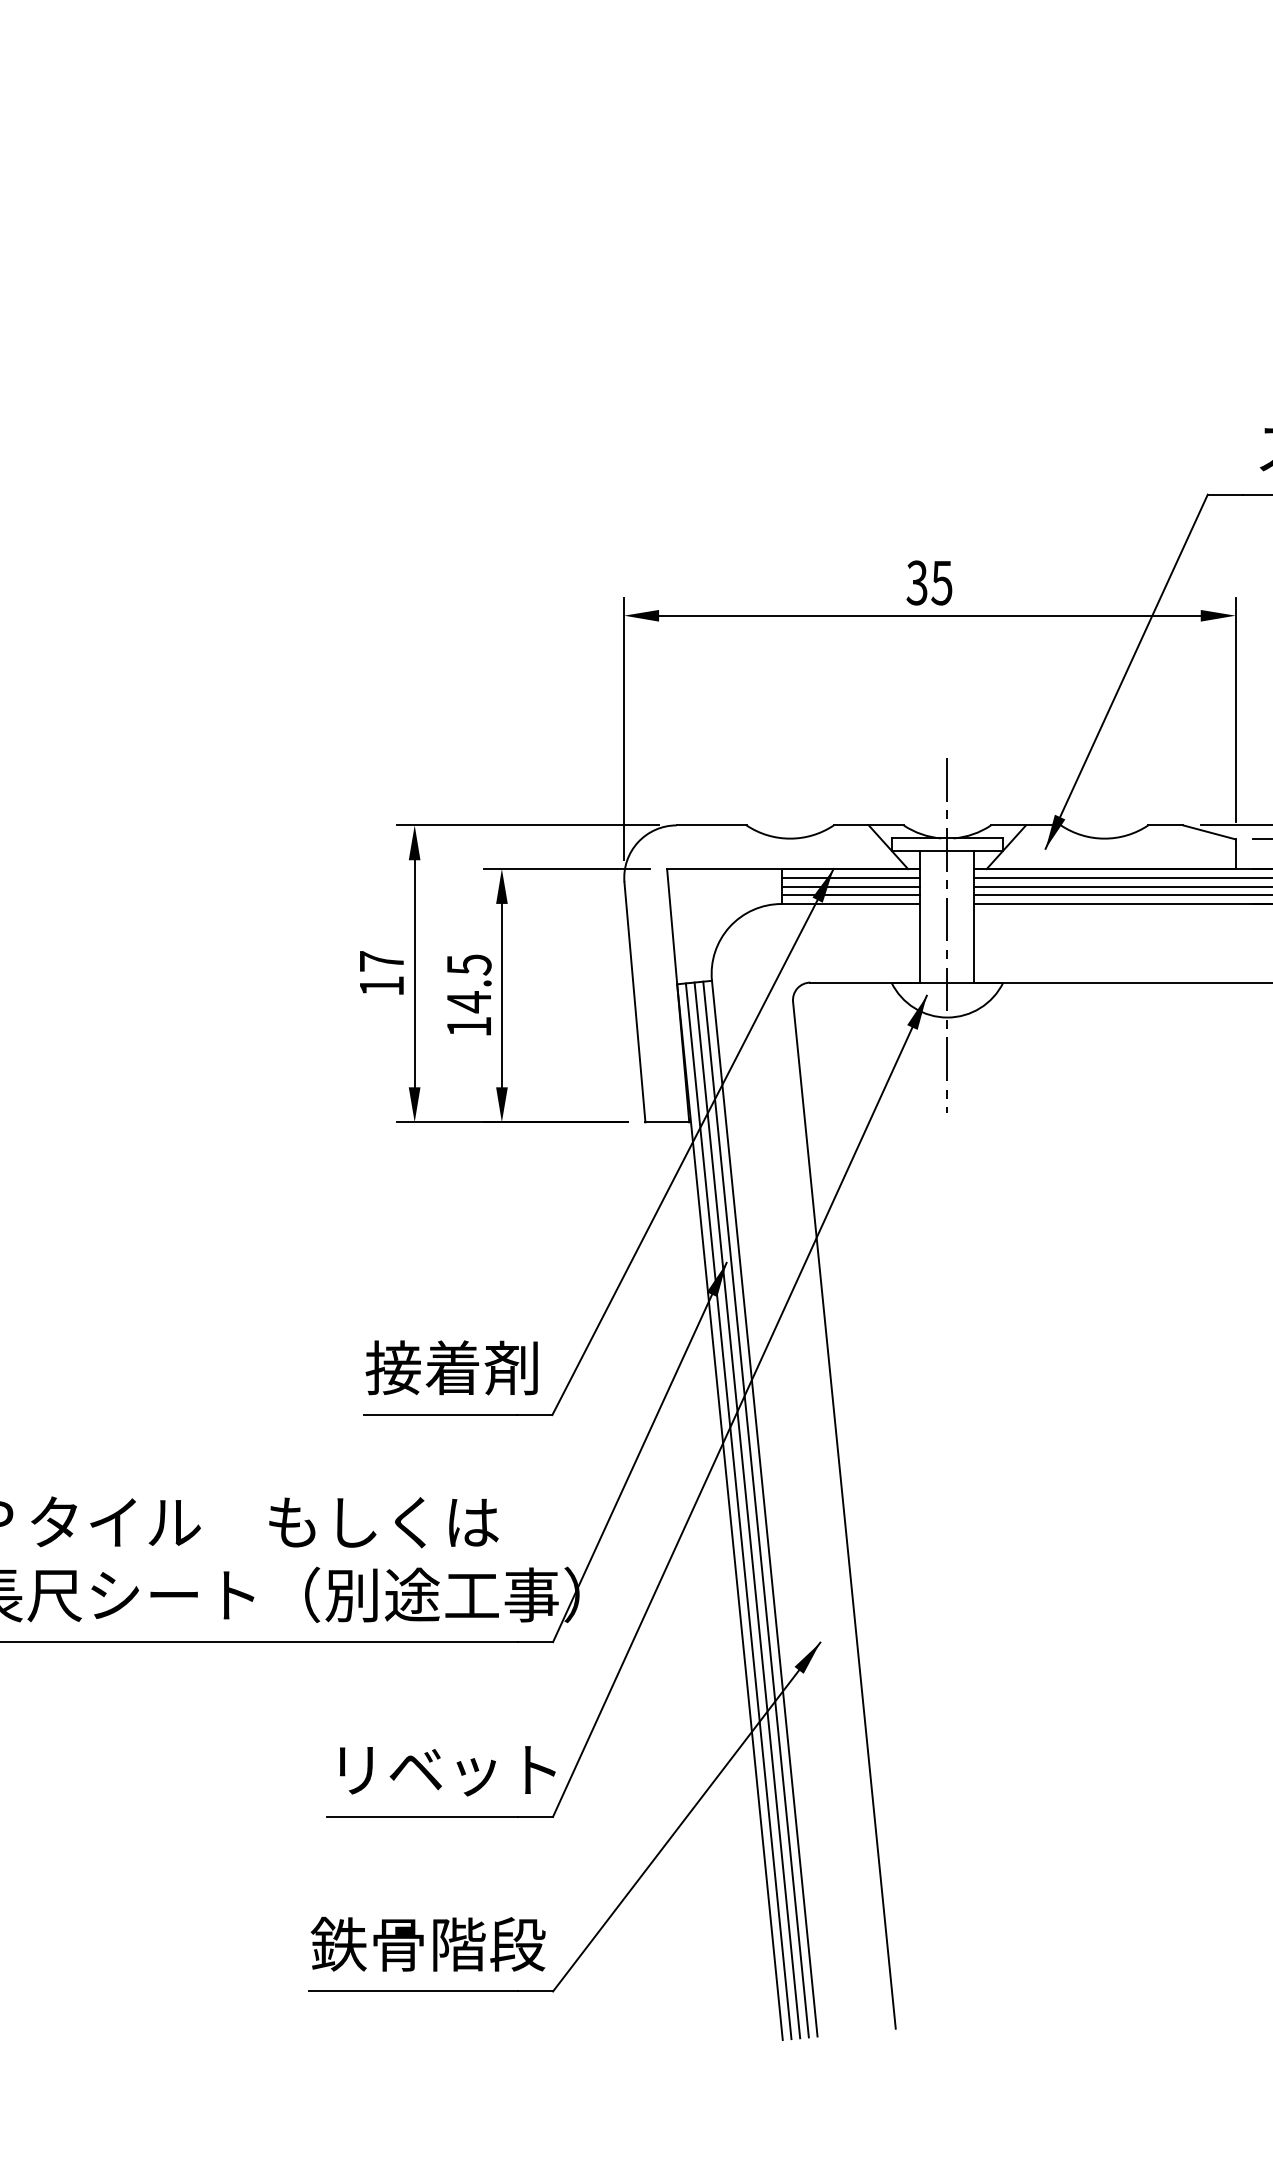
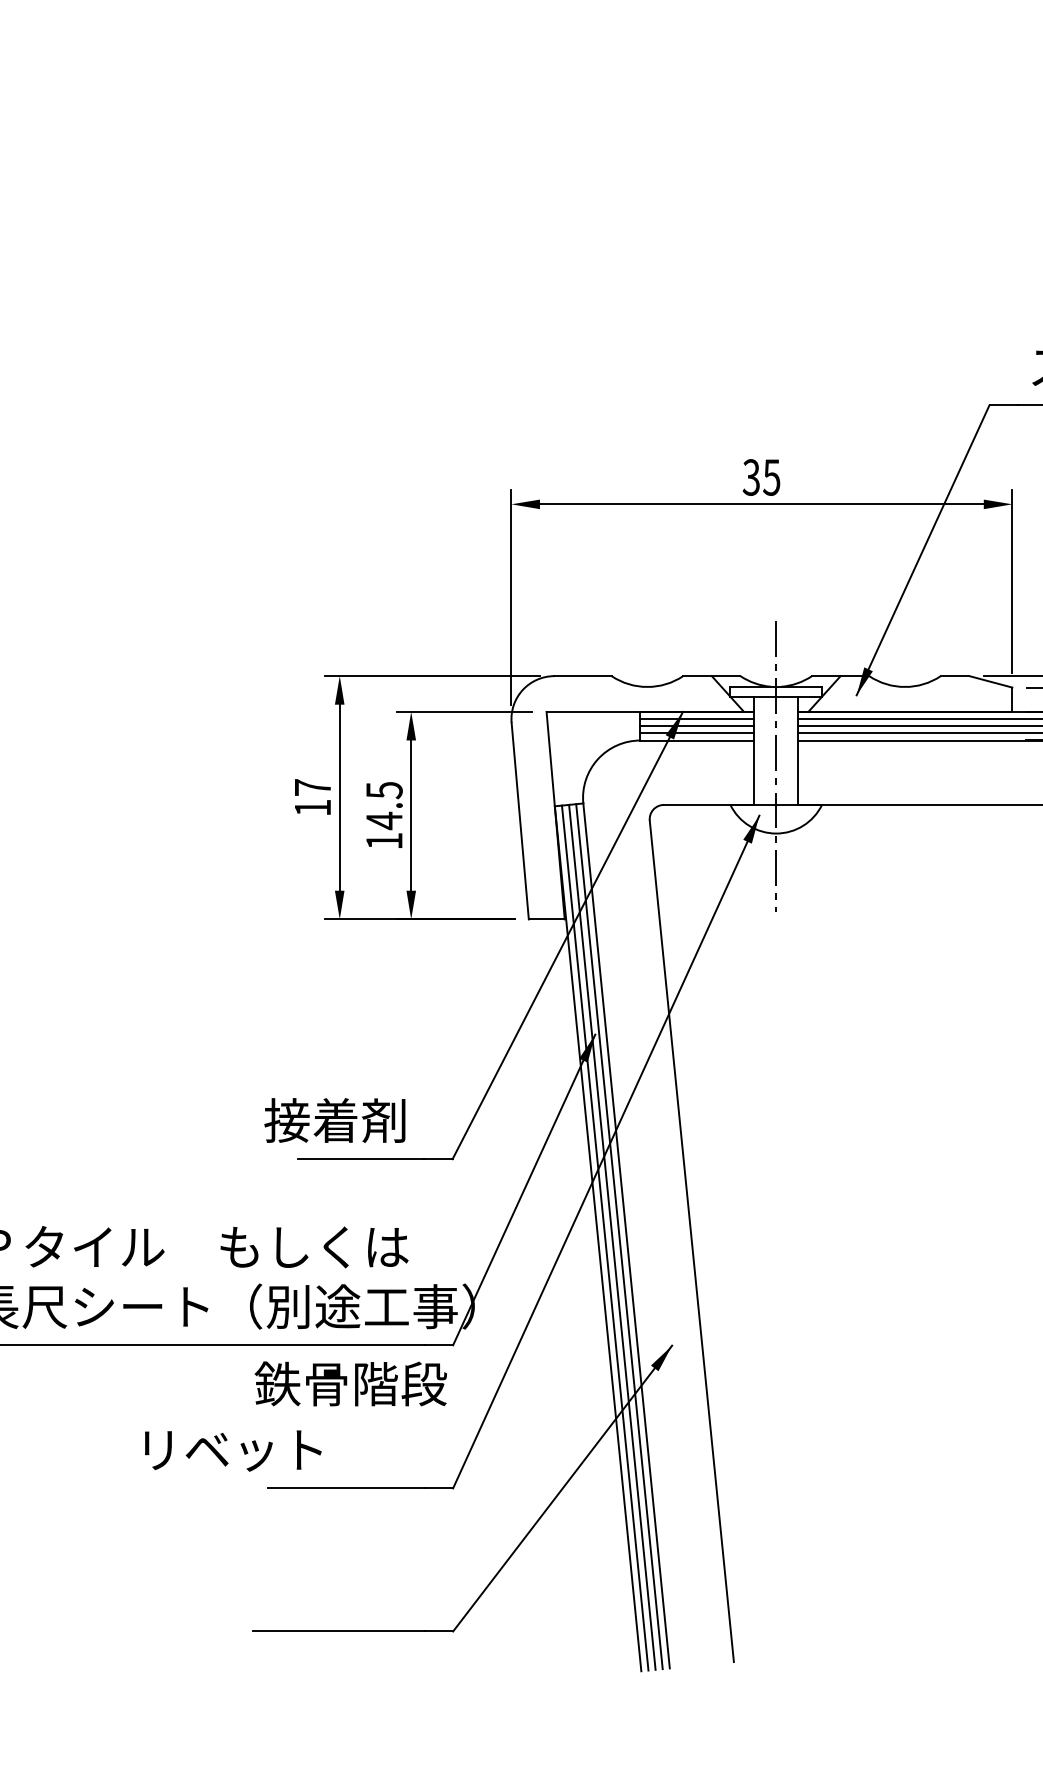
text: (451, 1367) -> (334, 1120), moved
text: (447, 1771) -> (233, 1451), moved
text: (427, 1943) -> (350, 1383), moved

